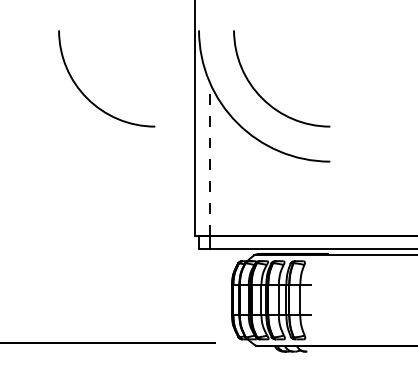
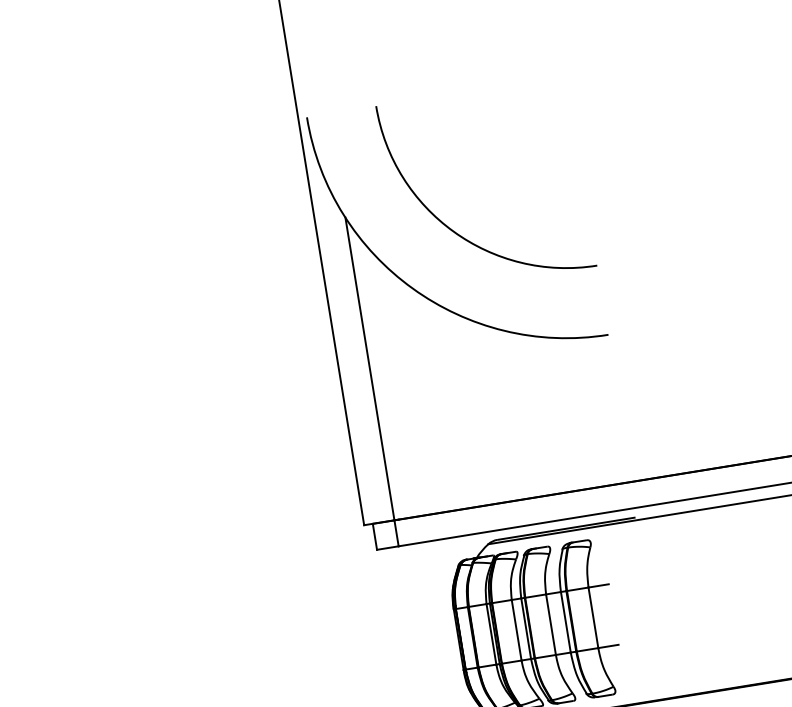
arc: (87, 97) -> (108, 285), removed
line: (209, 159) -> (368, 369), dashed -> solid

